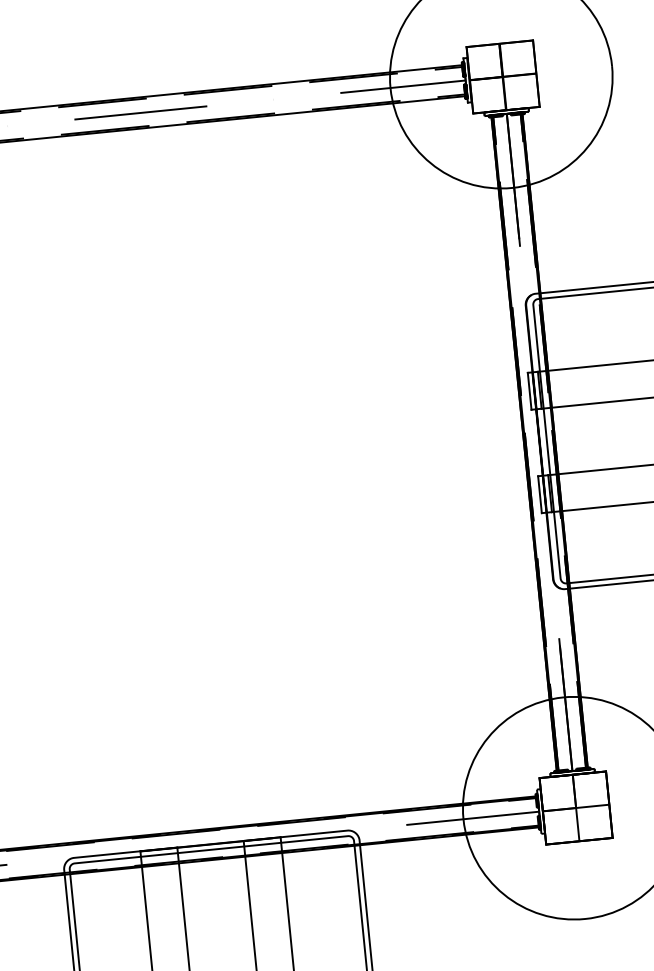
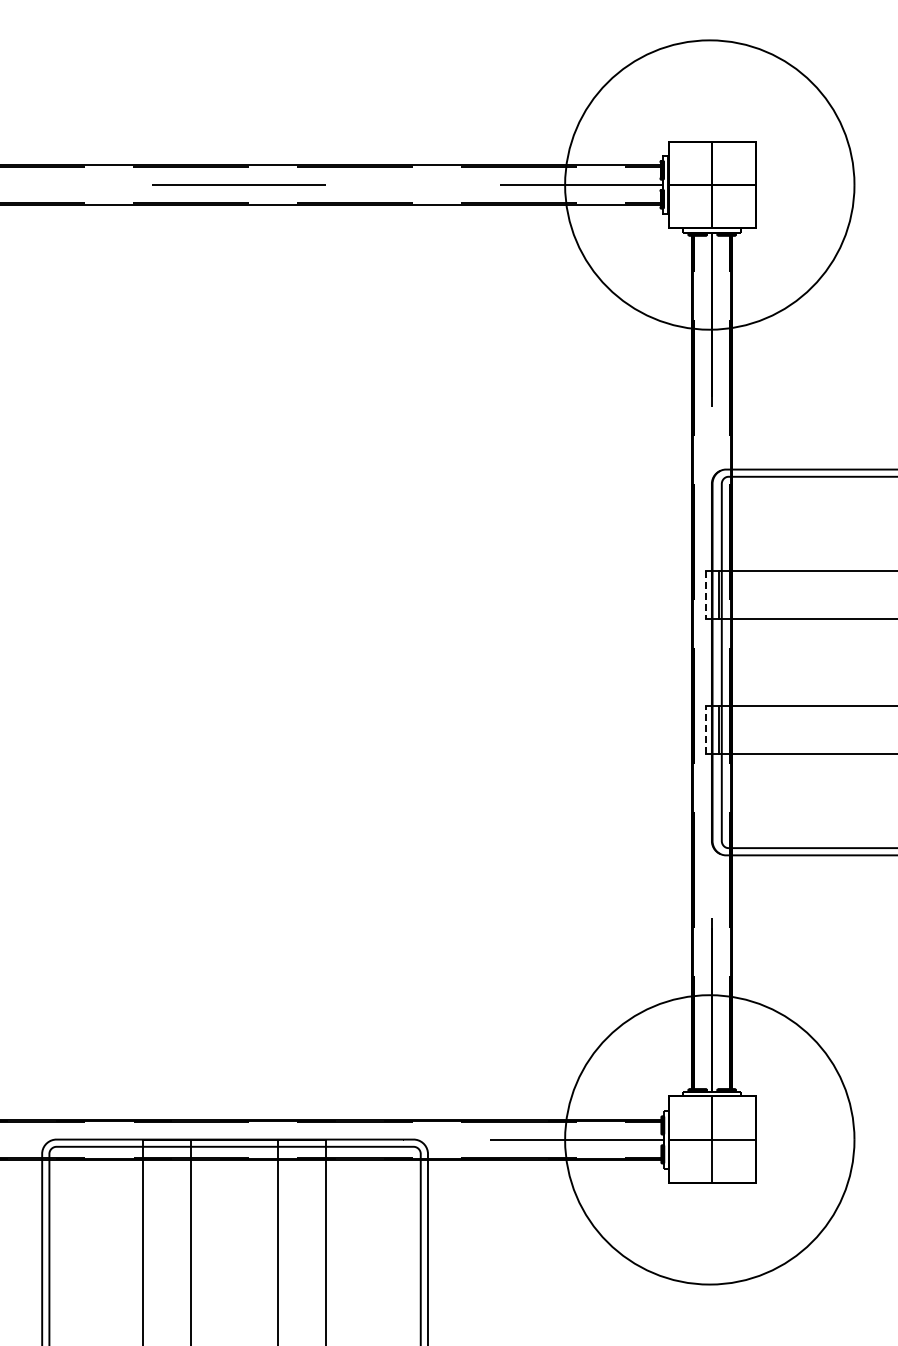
line: (529, 391) -> (705, 595), solid -> dashed
line: (539, 494) -> (705, 729), solid -> dashed

